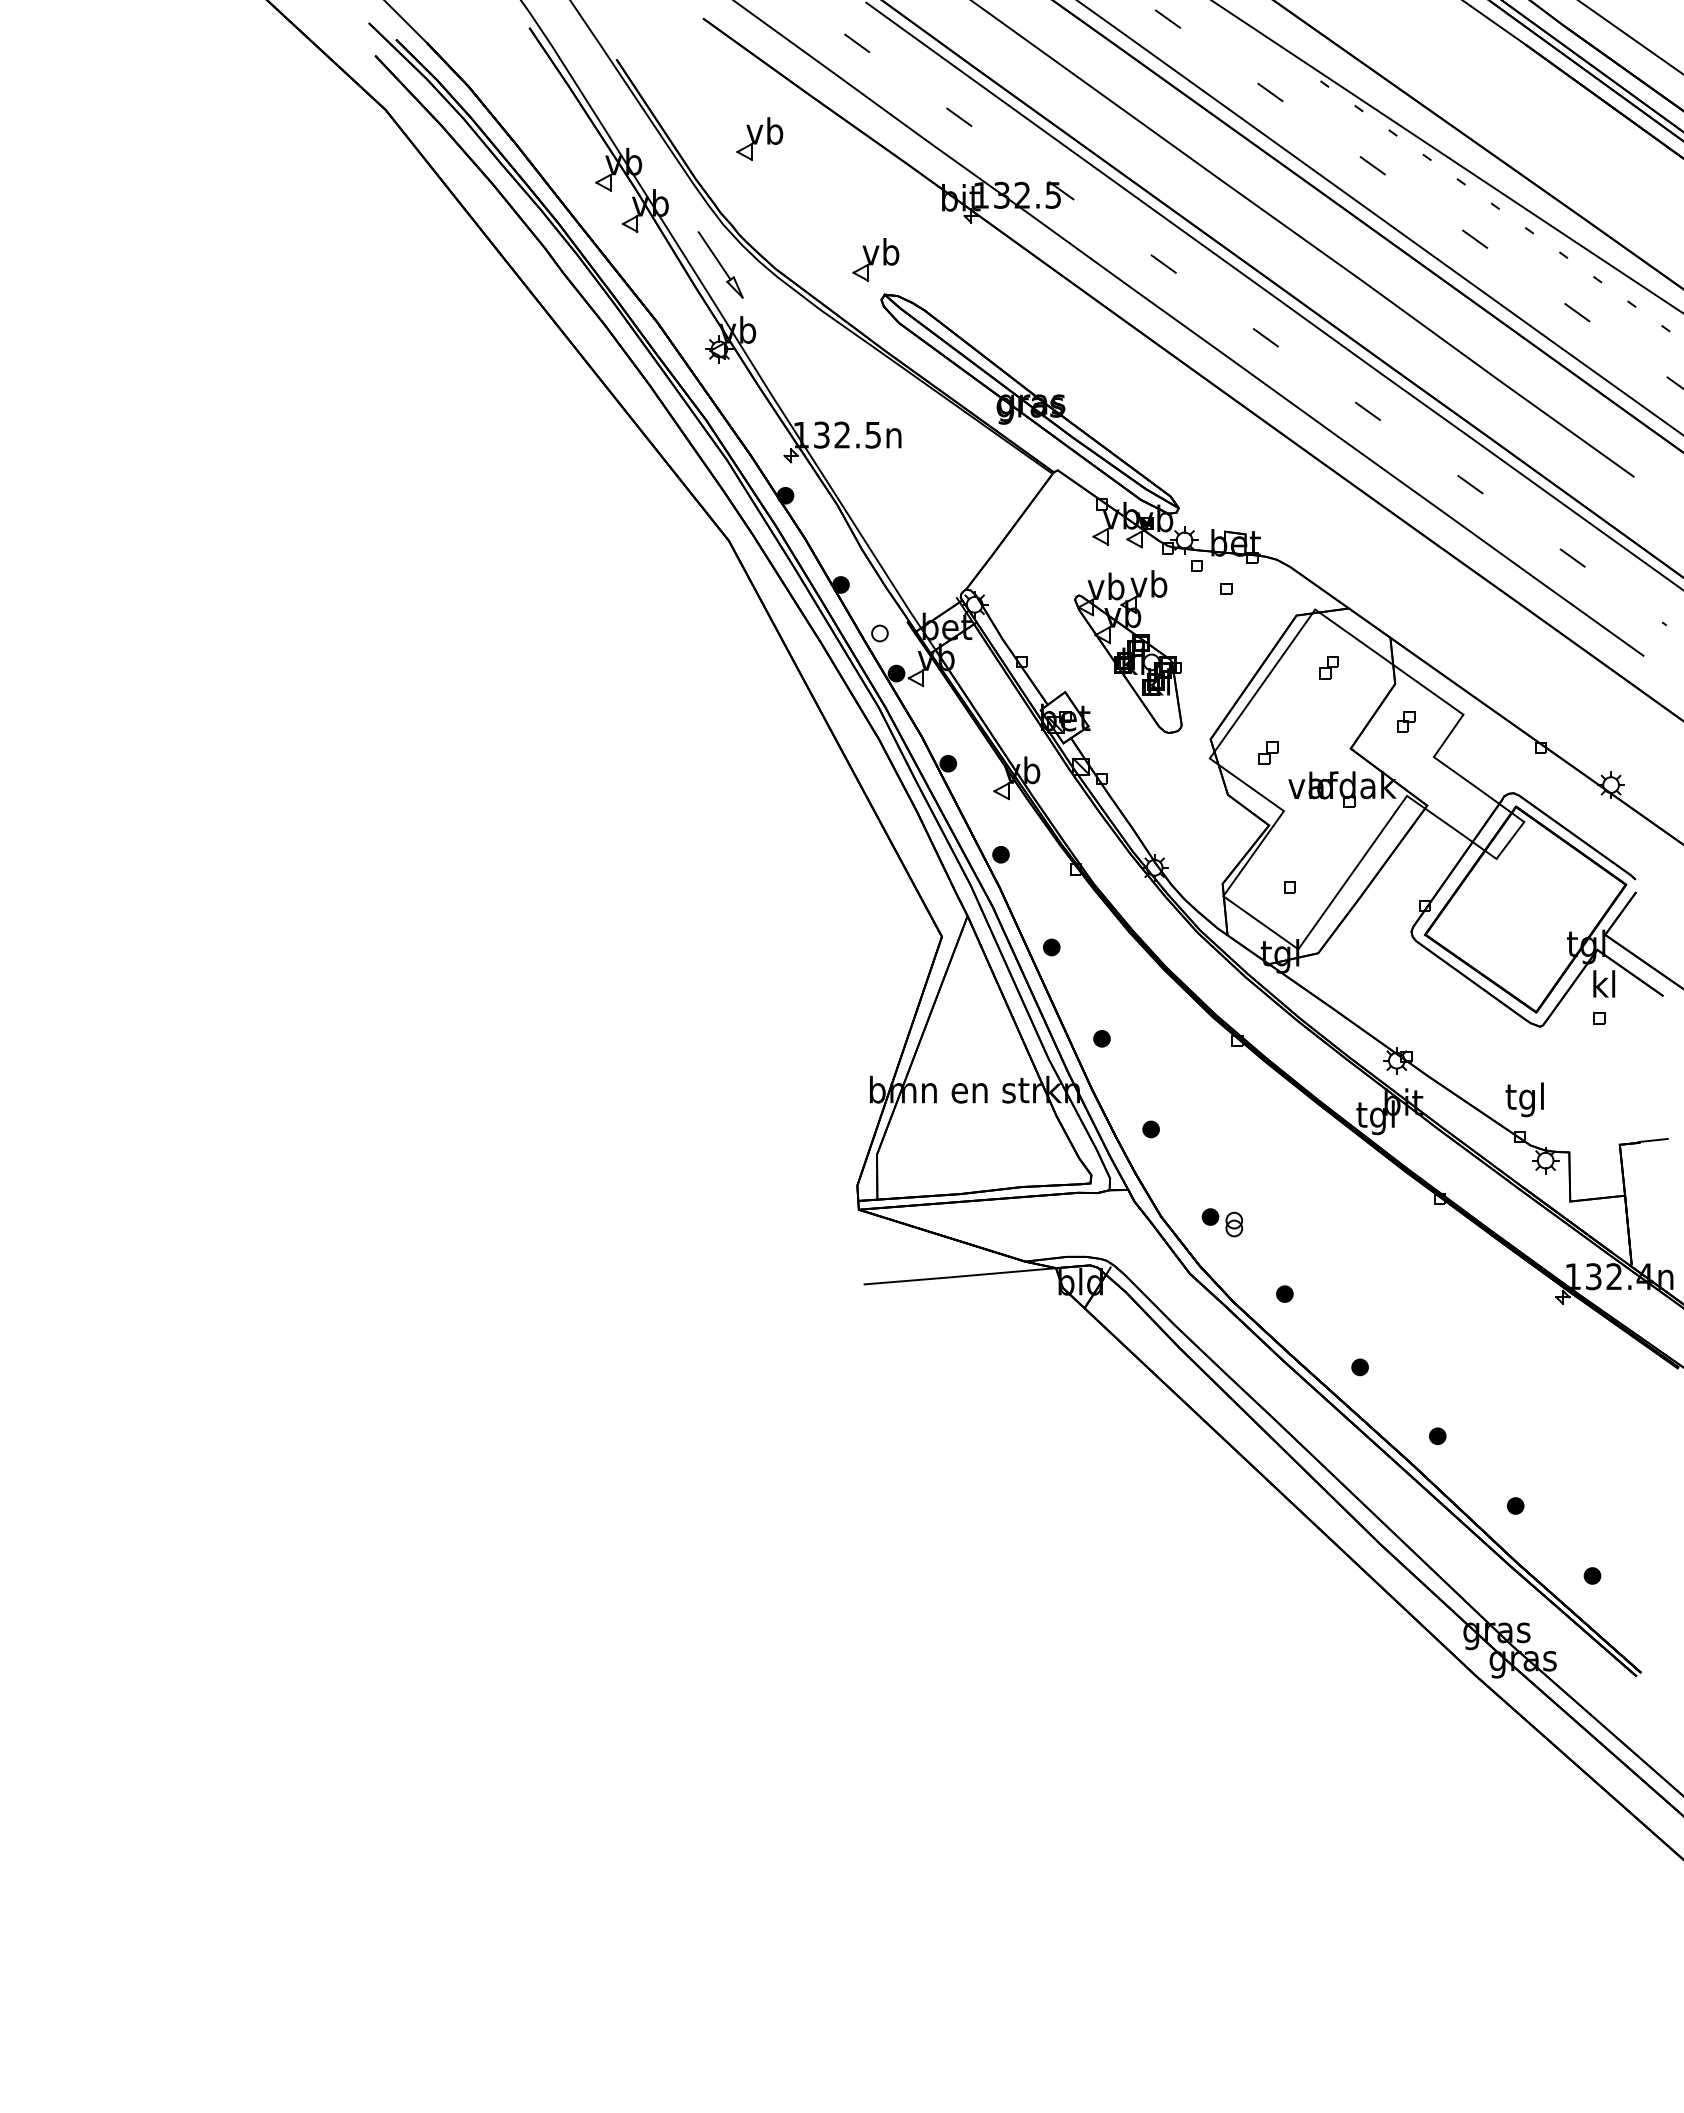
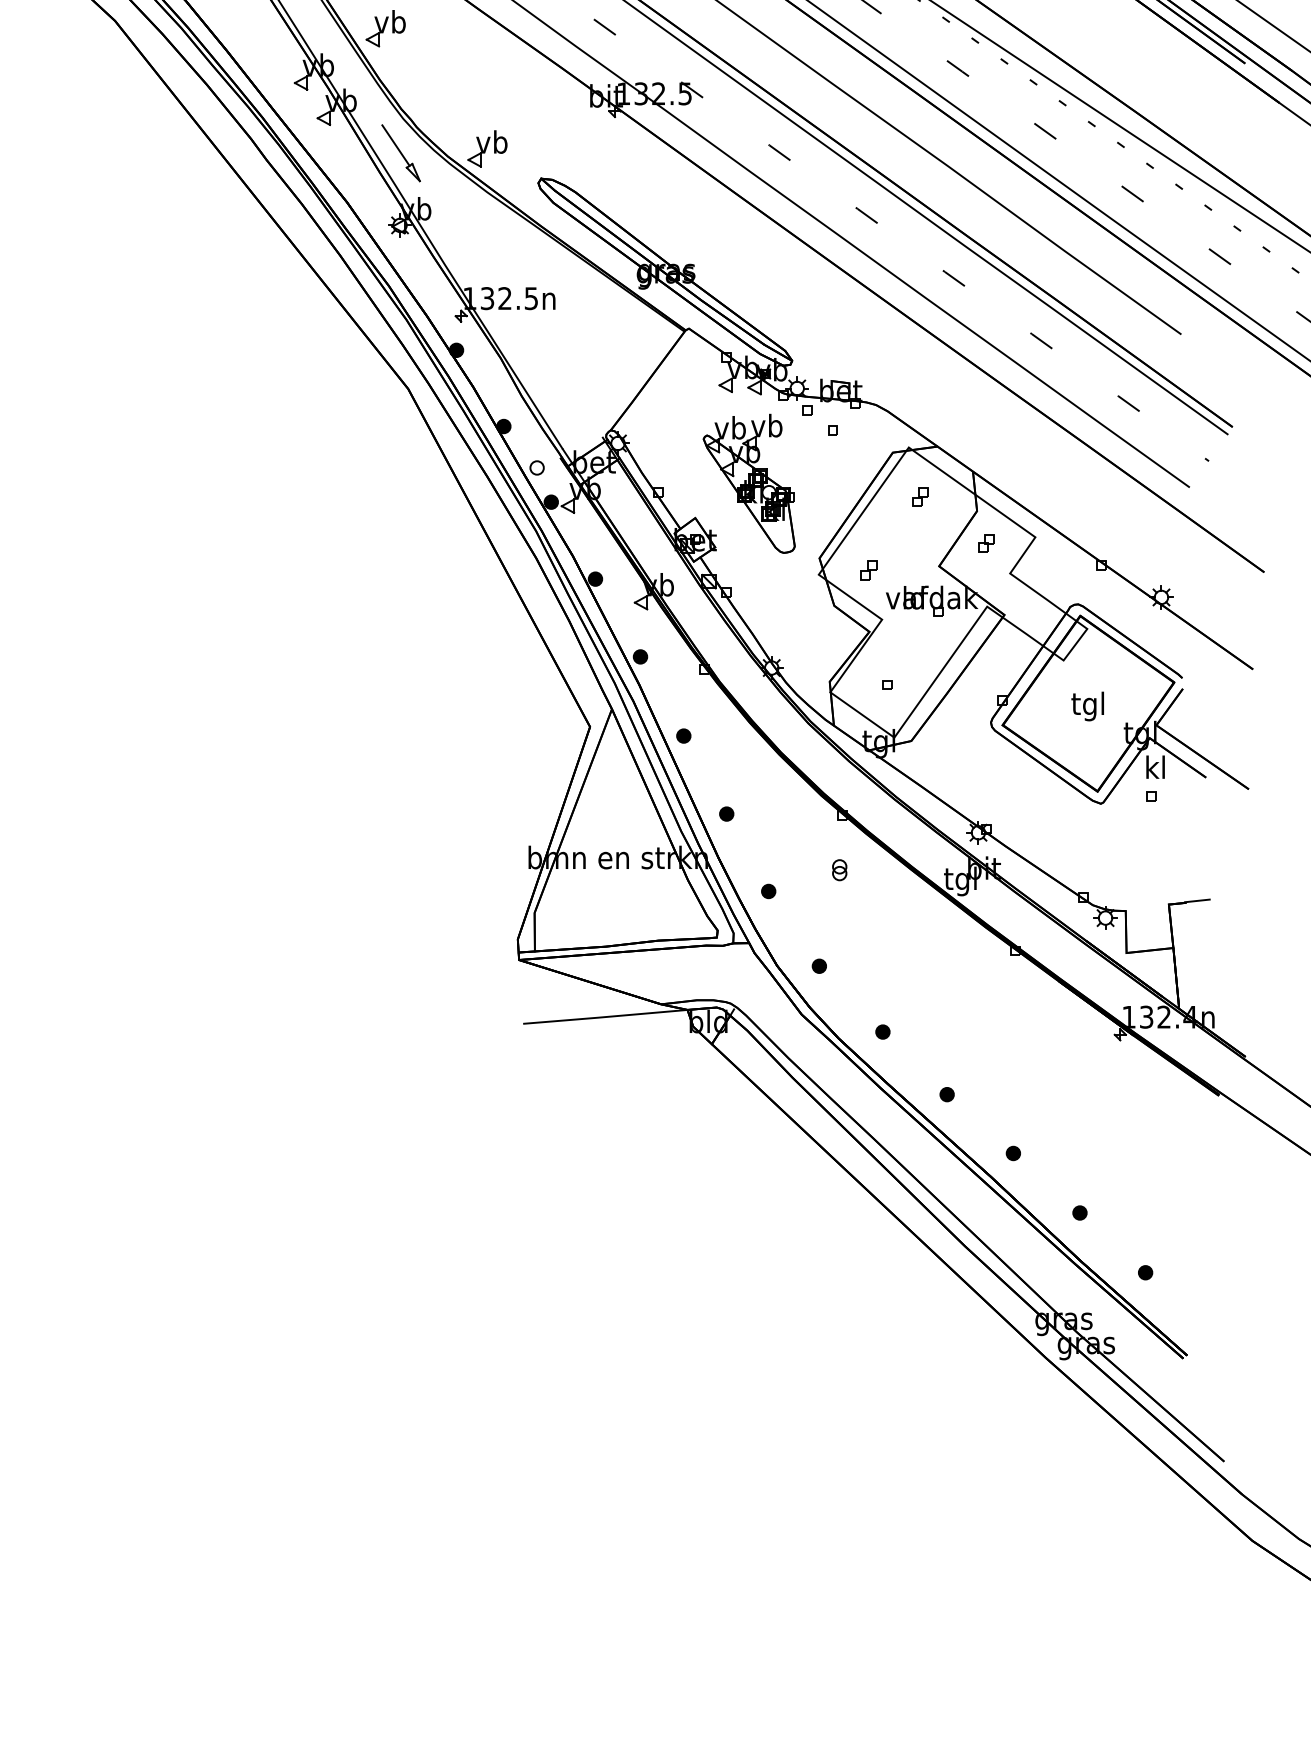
part: (759, 138) -> (385, 28), moved
part: (875, 259) -> (487, 148), moved
text: (1524, 1099) -> (1087, 706), moved
part: (1234, 1224) -> (839, 870), moved

